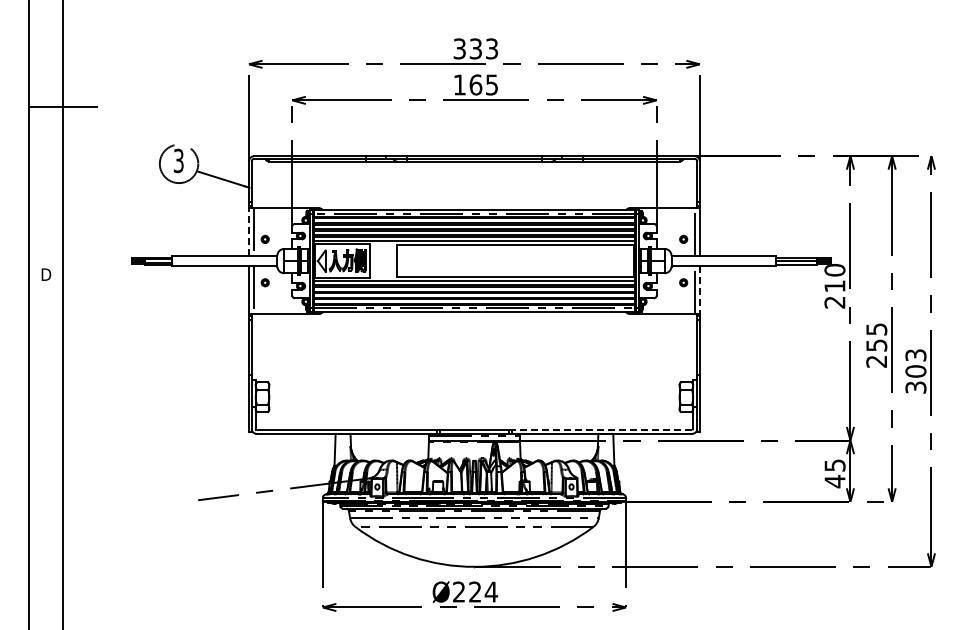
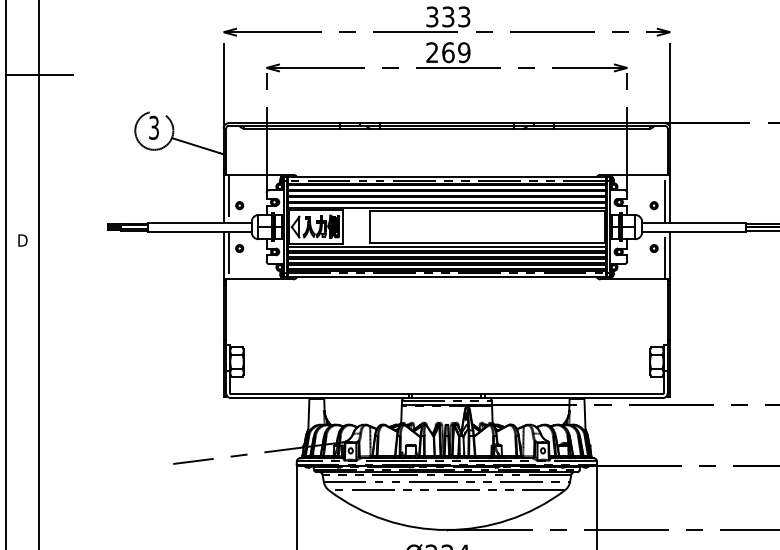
text: (475, 84) -> (447, 52), 165 -> 269
line: (248, 231) -> (223, 197), dashed -> solid
line: (699, 290) -> (669, 256), dashed -> solid
line: (601, 429) -> (572, 393), dashed -> solid

